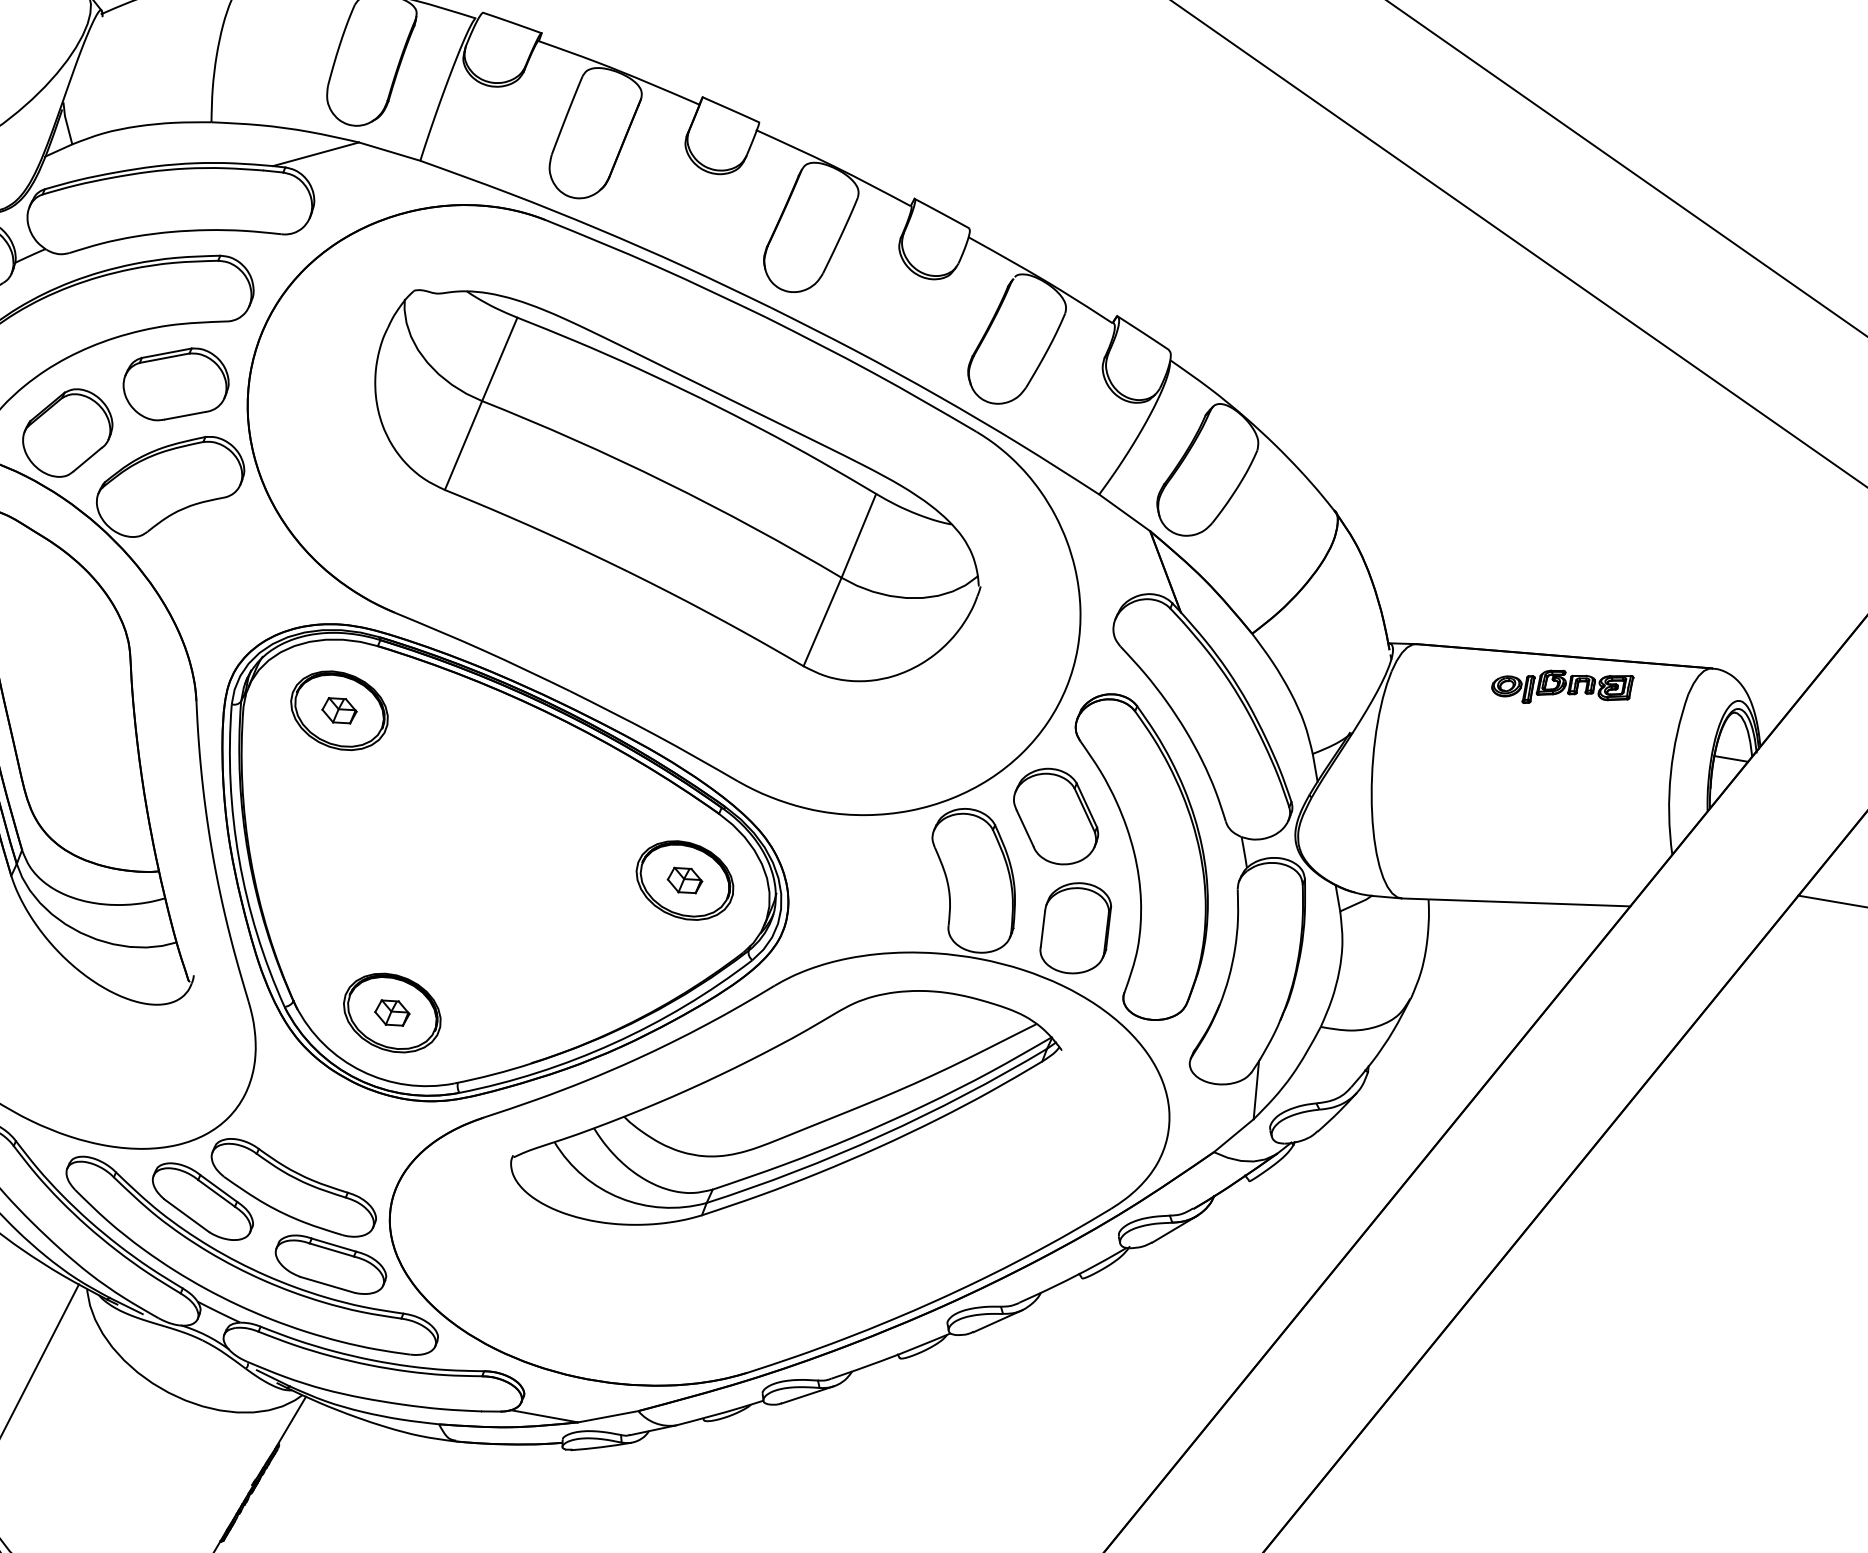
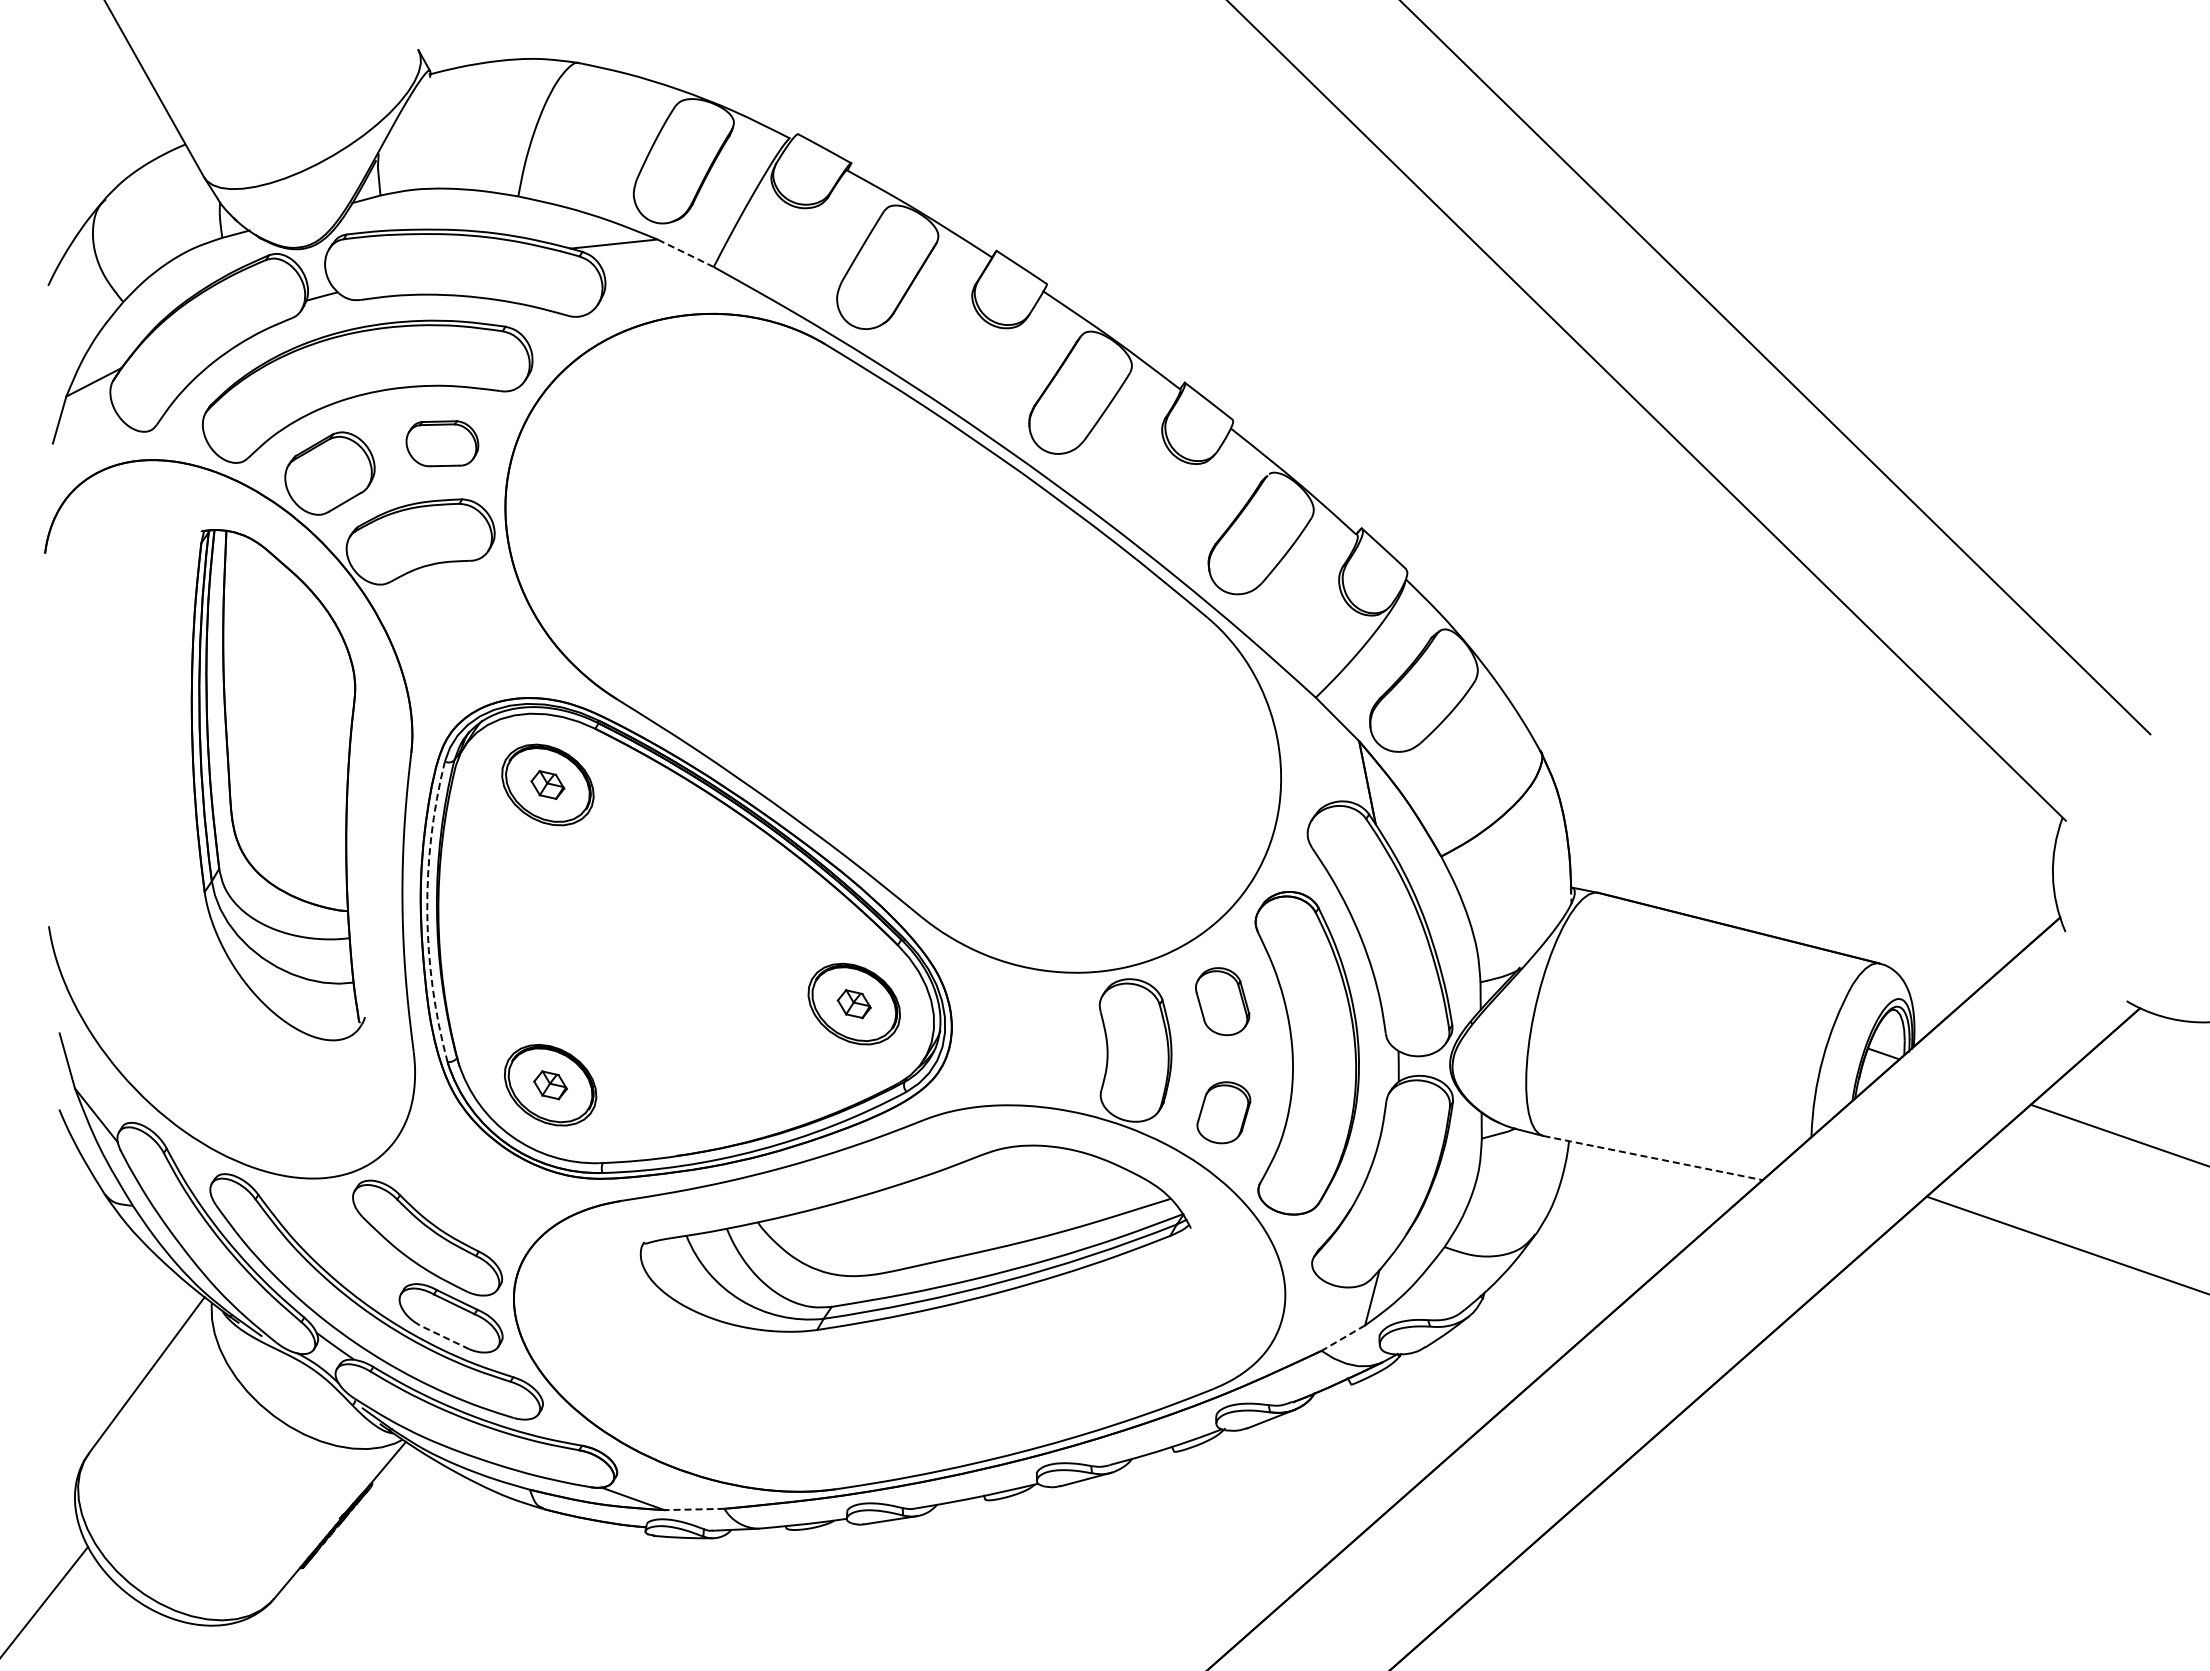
line: (389, 151) -> (685, 253), solid -> dashed
part: (176, 384) -> (442, 443), size x0.7
part: (675, 480) -> (909, 616), removed
part: (1563, 687) -> (1733, 958), removed
part: (1055, 816) -> (1222, 1001), size x0.7
arc: (239, 859) -> (427, 912), solid -> dashed
line: (1516, 902) -> (1653, 1158), solid -> dashed
part: (1075, 928) -> (1223, 1112), size x0.7
line: (1233, 1136) -> (1342, 1338), solid -> dashed
part: (202, 1201) -> (337, 1236), removed
line: (327, 1285) -> (444, 1337), solid -> dashed
line: (608, 1416) -> (694, 1509), solid -> dashed

